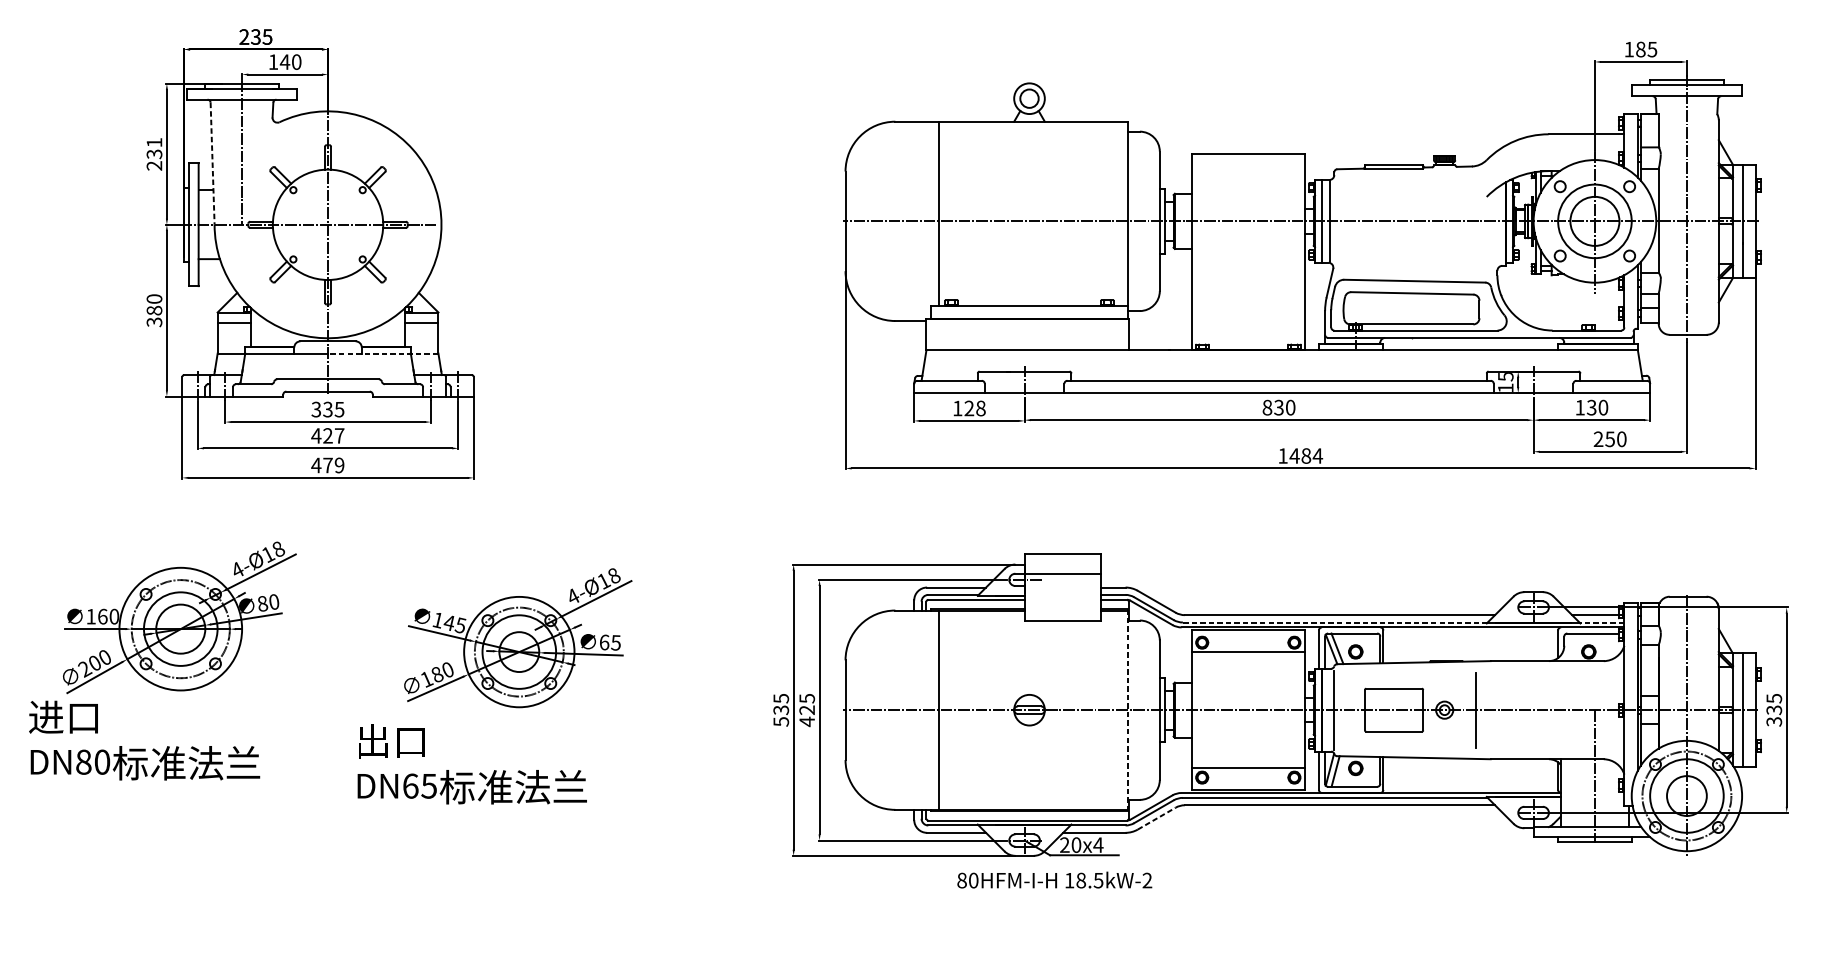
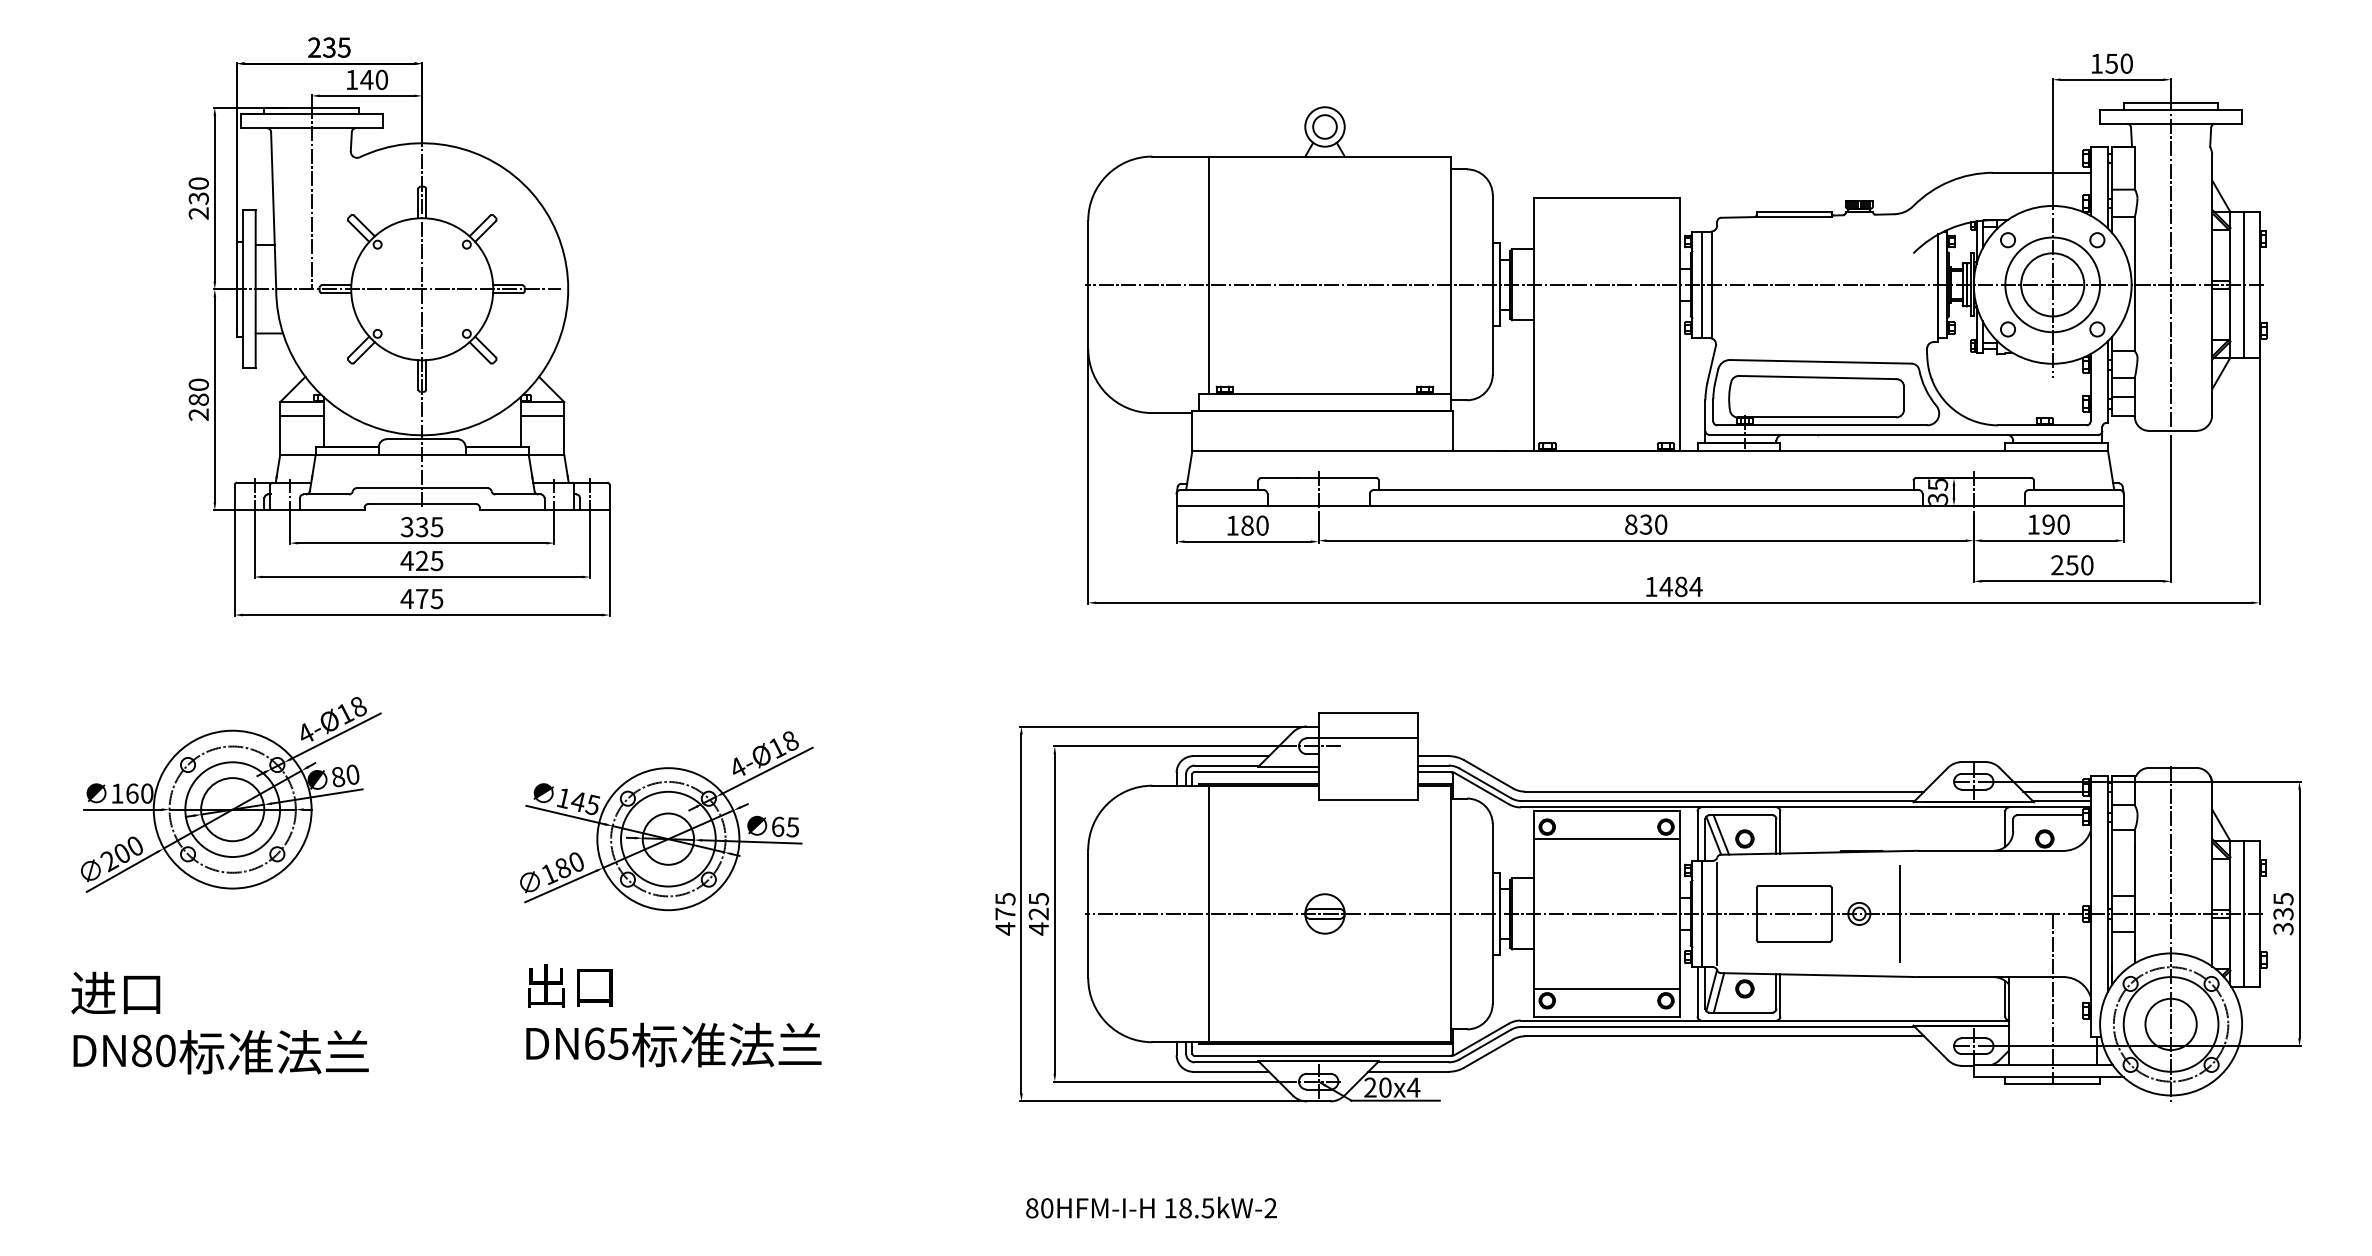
text: (1646, 49) -> (2118, 63), 185 -> 150
text: (154, 142) -> (198, 183), 231 -> 230
line: (212, 163) -> (273, 210), dashed -> solid
text: (154, 322) -> (198, 414), 380 -> 280
line: (382, 353) -> (492, 455), dashed -> solid
text: (1505, 387) -> (1937, 498), 15 -> 35
text: (1591, 407) -> (2048, 524), 130 -> 190
text: (974, 408) -> (1254, 525), 128 -> 180
text: (339, 436) -> (436, 561), 427 -> 425
text: (339, 465) -> (436, 598), 479 -> 475
line: (1335, 622) -> (1718, 801), dashed -> solid
line: (1601, 622) -> (2061, 801), dashed -> solid
line: (1127, 709) -> (1451, 913), dashed -> solid
text: (781, 716) -> (1005, 921), 535 -> 475
text: (144, 740) -> (219, 1022), moved
text: (472, 764) -> (673, 1015), moved
line: (1157, 818) -> (1489, 1053), dashed -> solid
text: (1054, 879) -> (1151, 1207), moved

